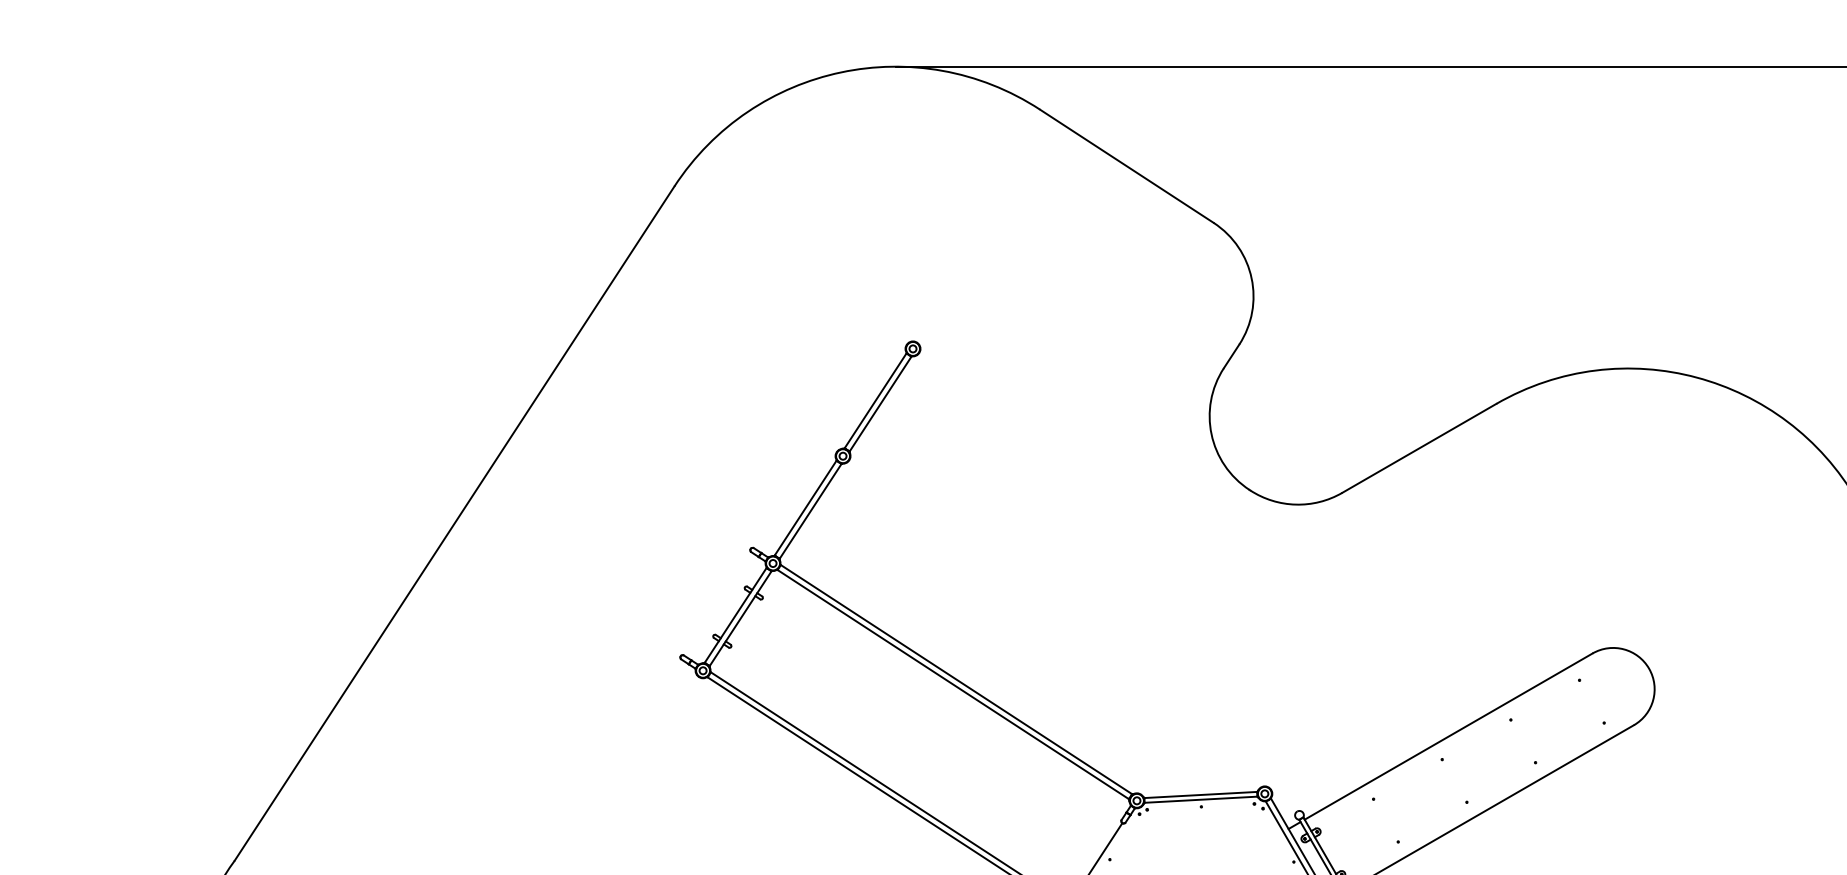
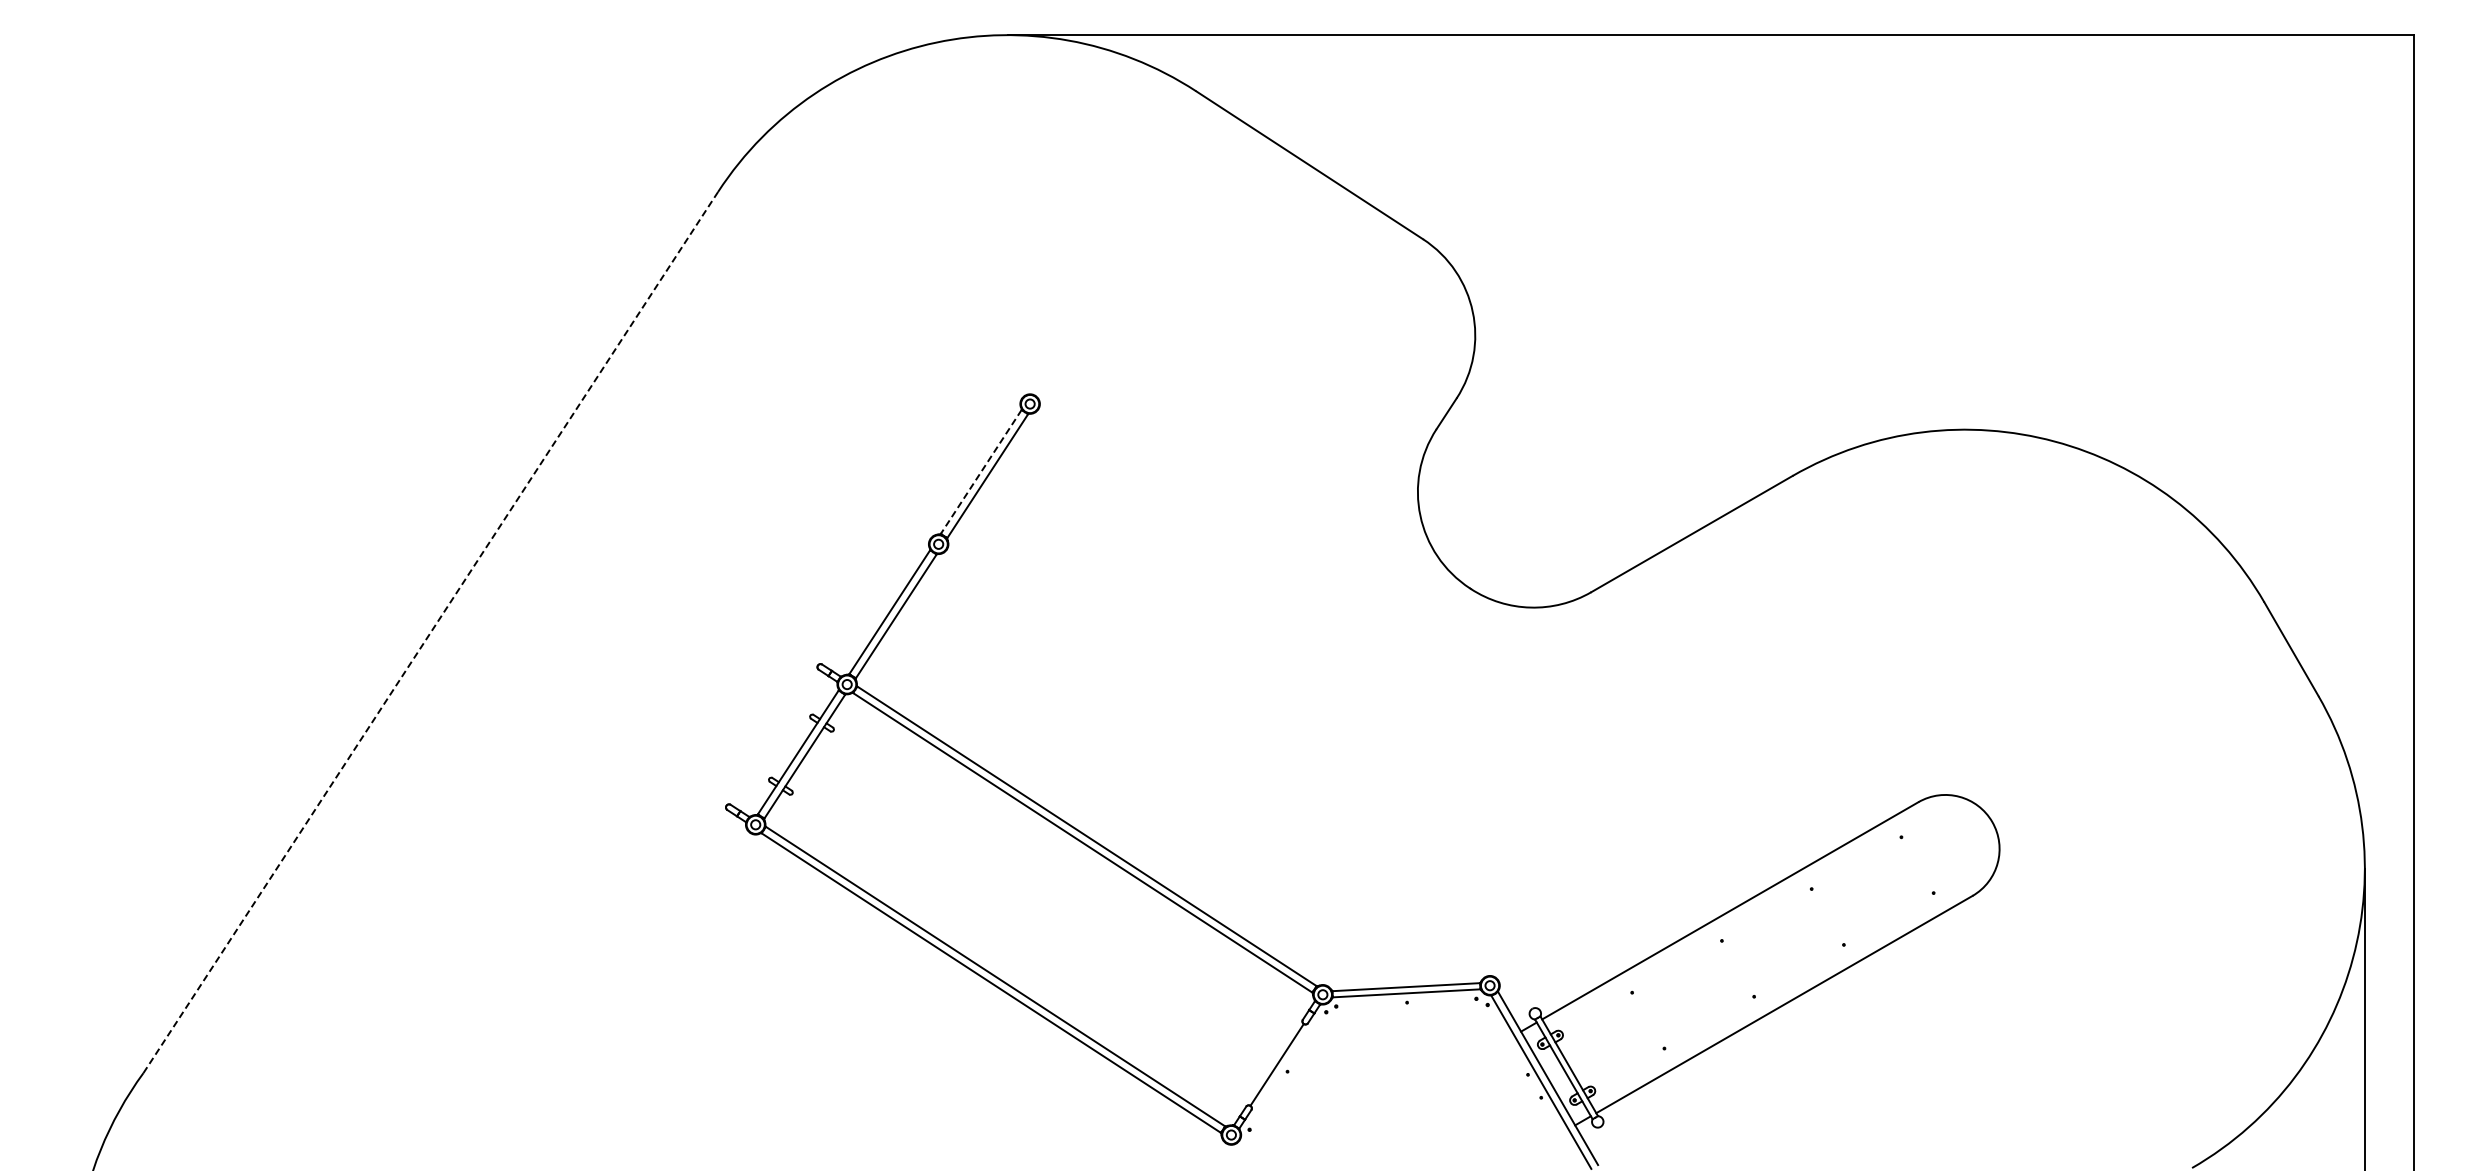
line: (875, 401) -> (981, 472), solid -> dashed
line: (454, 523) -> (430, 632), solid -> dashed

